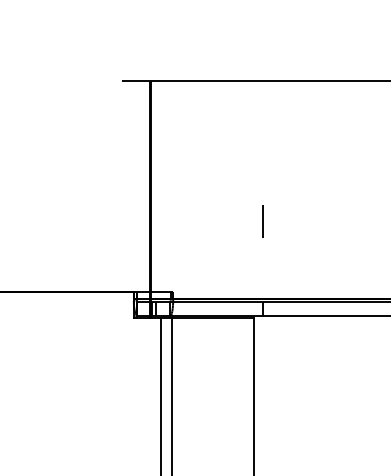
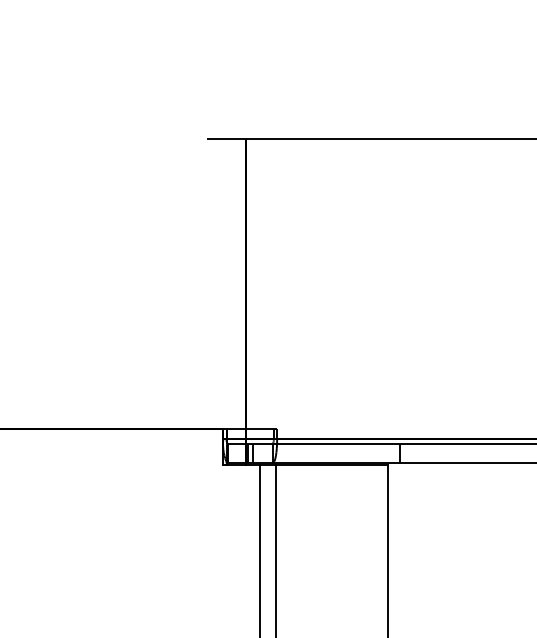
line: (262, 221) -> (399, 332), removed

